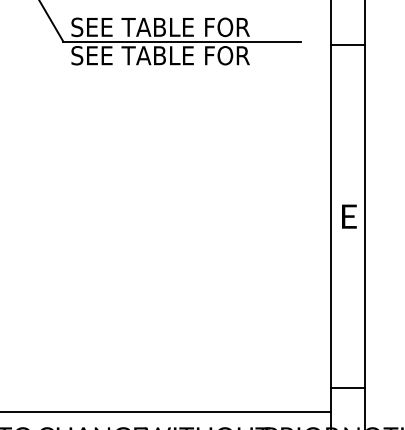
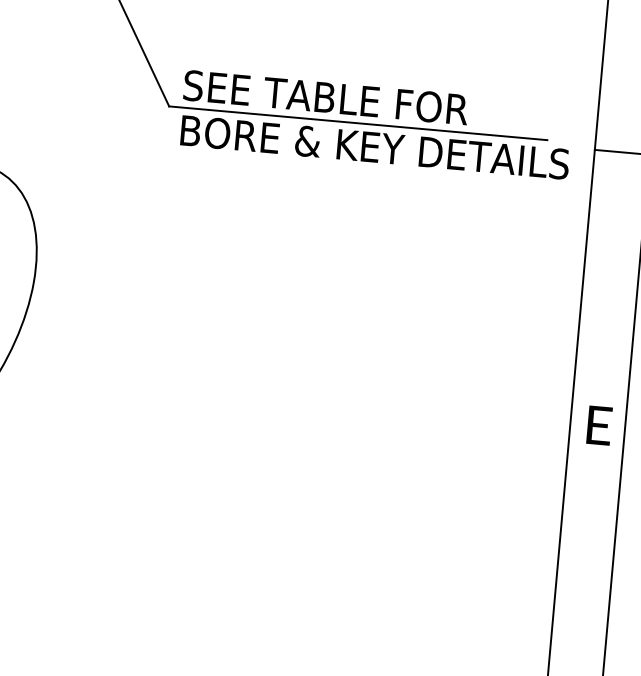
text: (193, 55) -> (374, 147), SEE TABLE FOR -> BORE & KEY DETAILS

